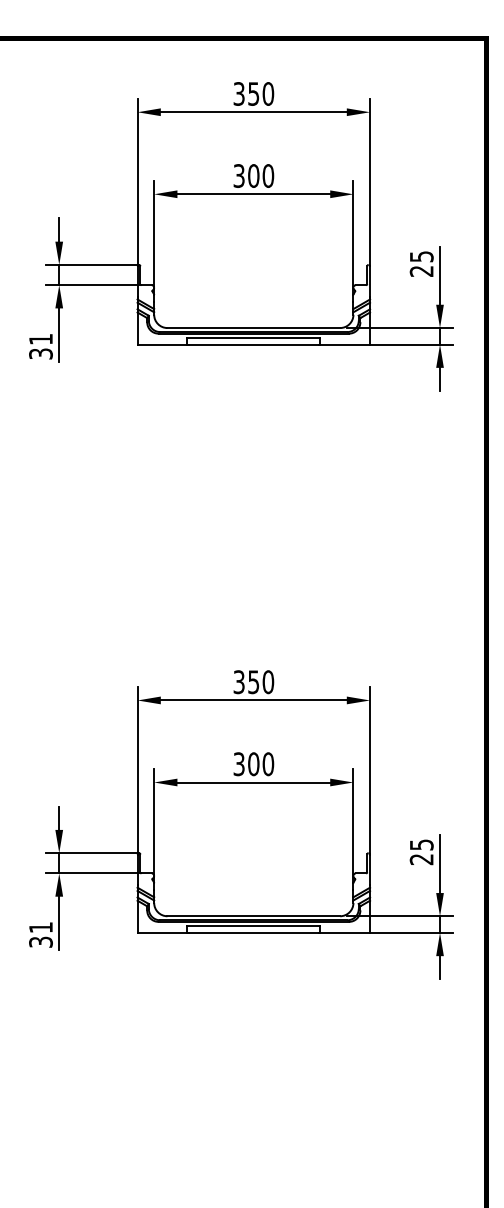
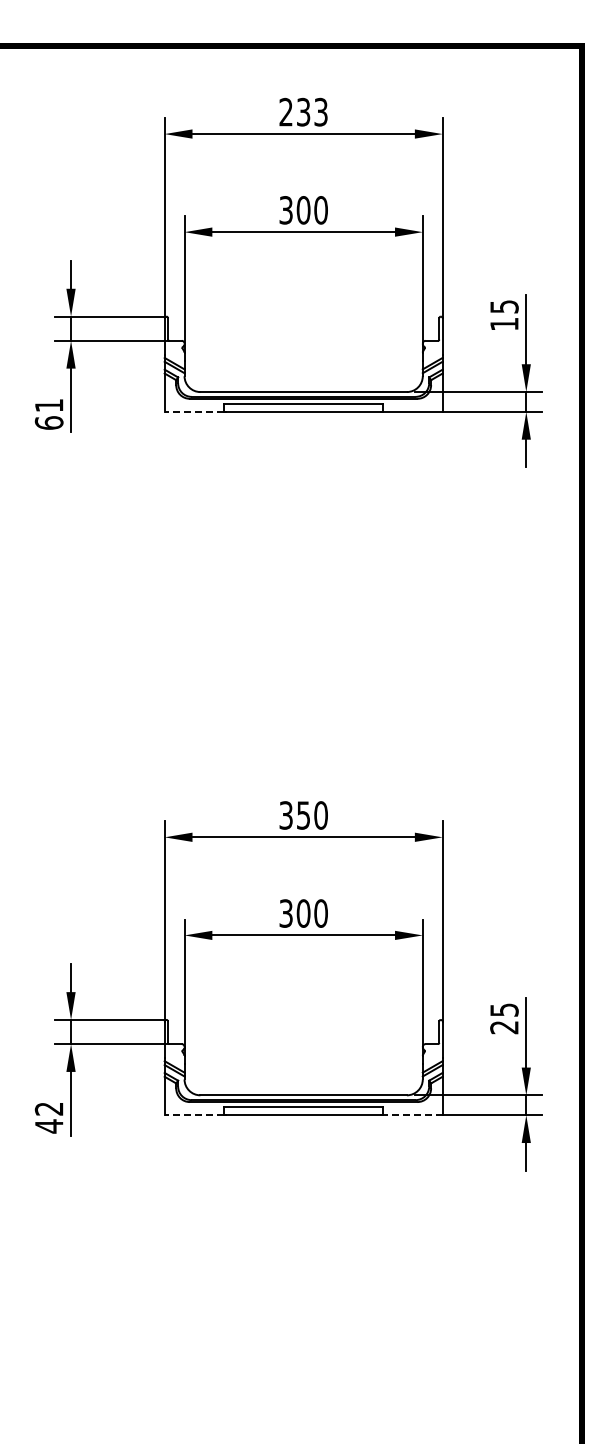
text: (253, 93) -> (303, 111), 350 -> 233
text: (421, 271) -> (504, 324), 25 -> 15
line: (162, 344) -> (194, 411), solid -> dashed
text: (40, 353) -> (48, 422), 31 -> 61
line: (162, 933) -> (194, 1115), solid -> dashed
line: (344, 933) -> (412, 1115), solid -> dashed
text: (40, 934) -> (48, 1117), 31 -> 42

